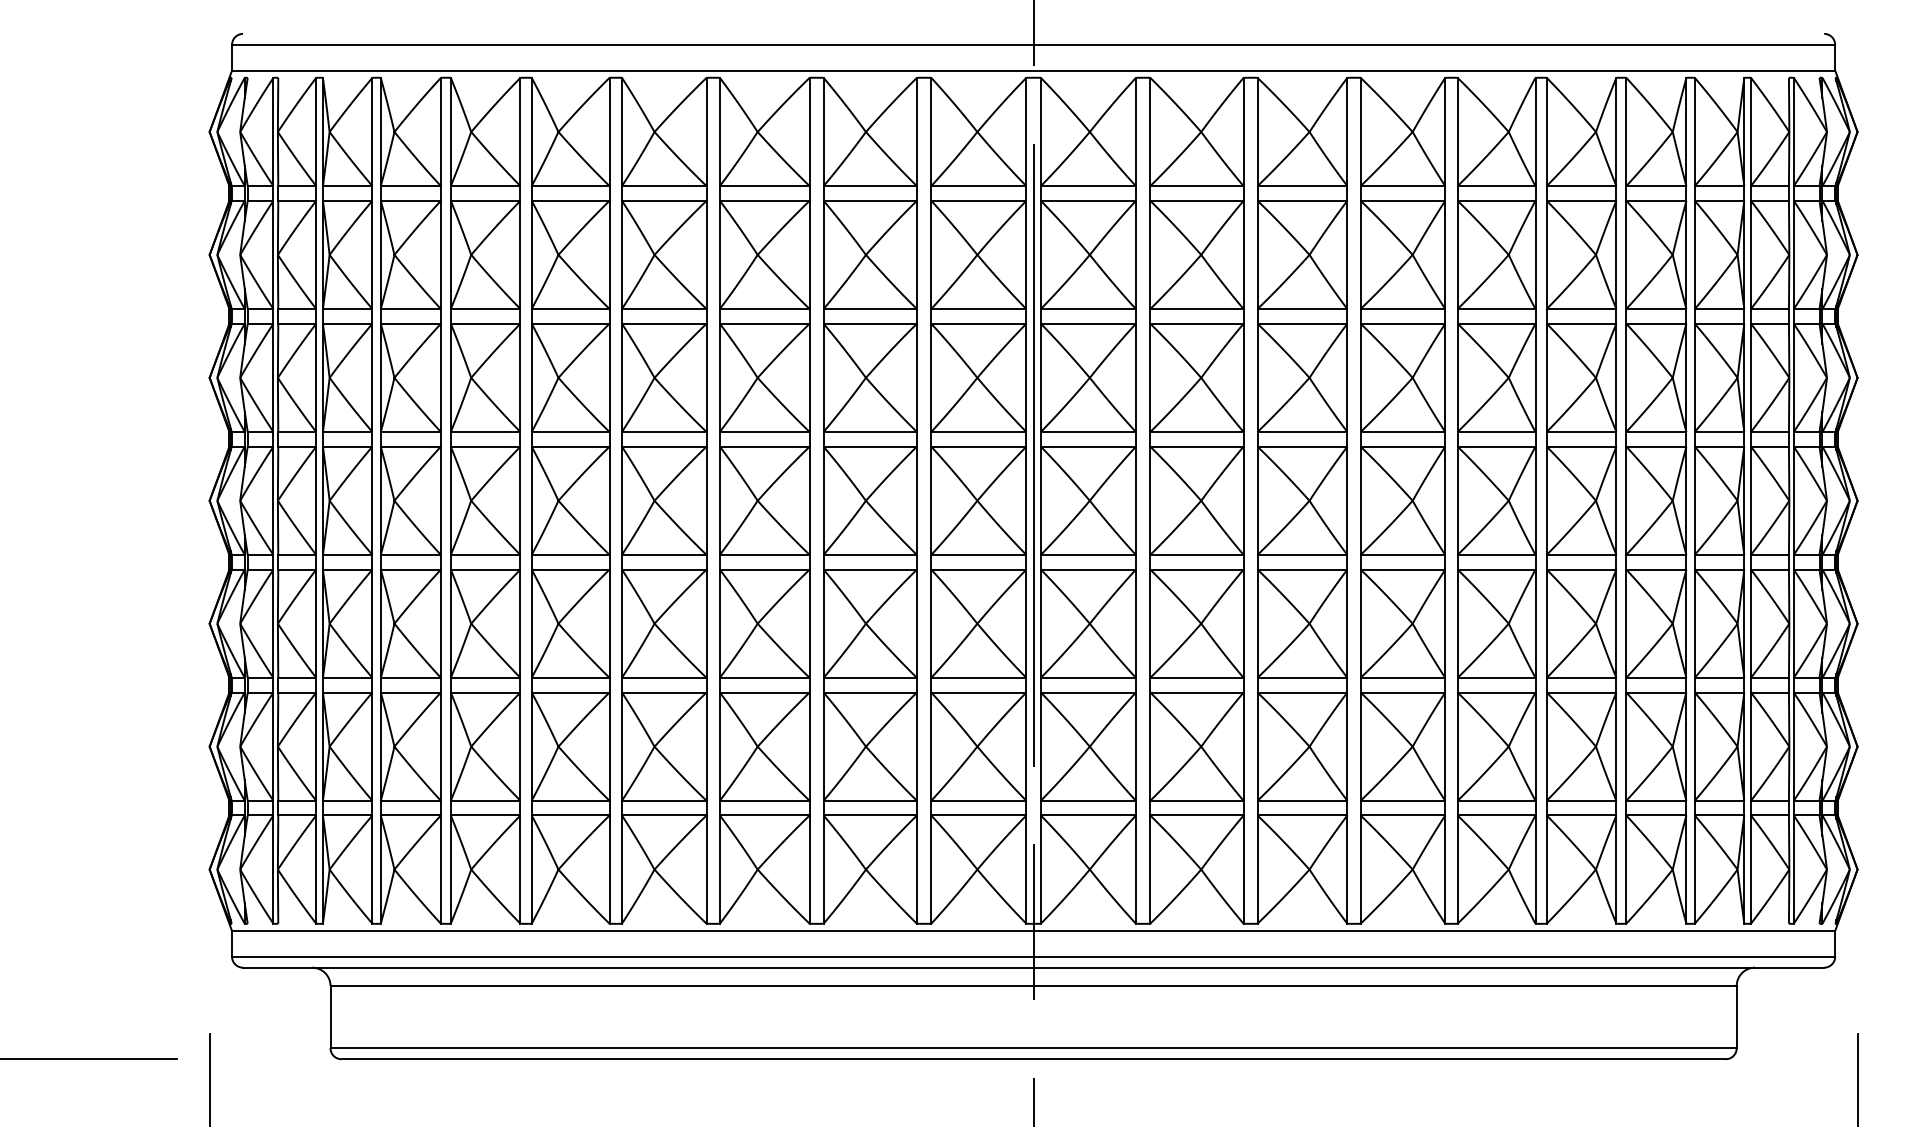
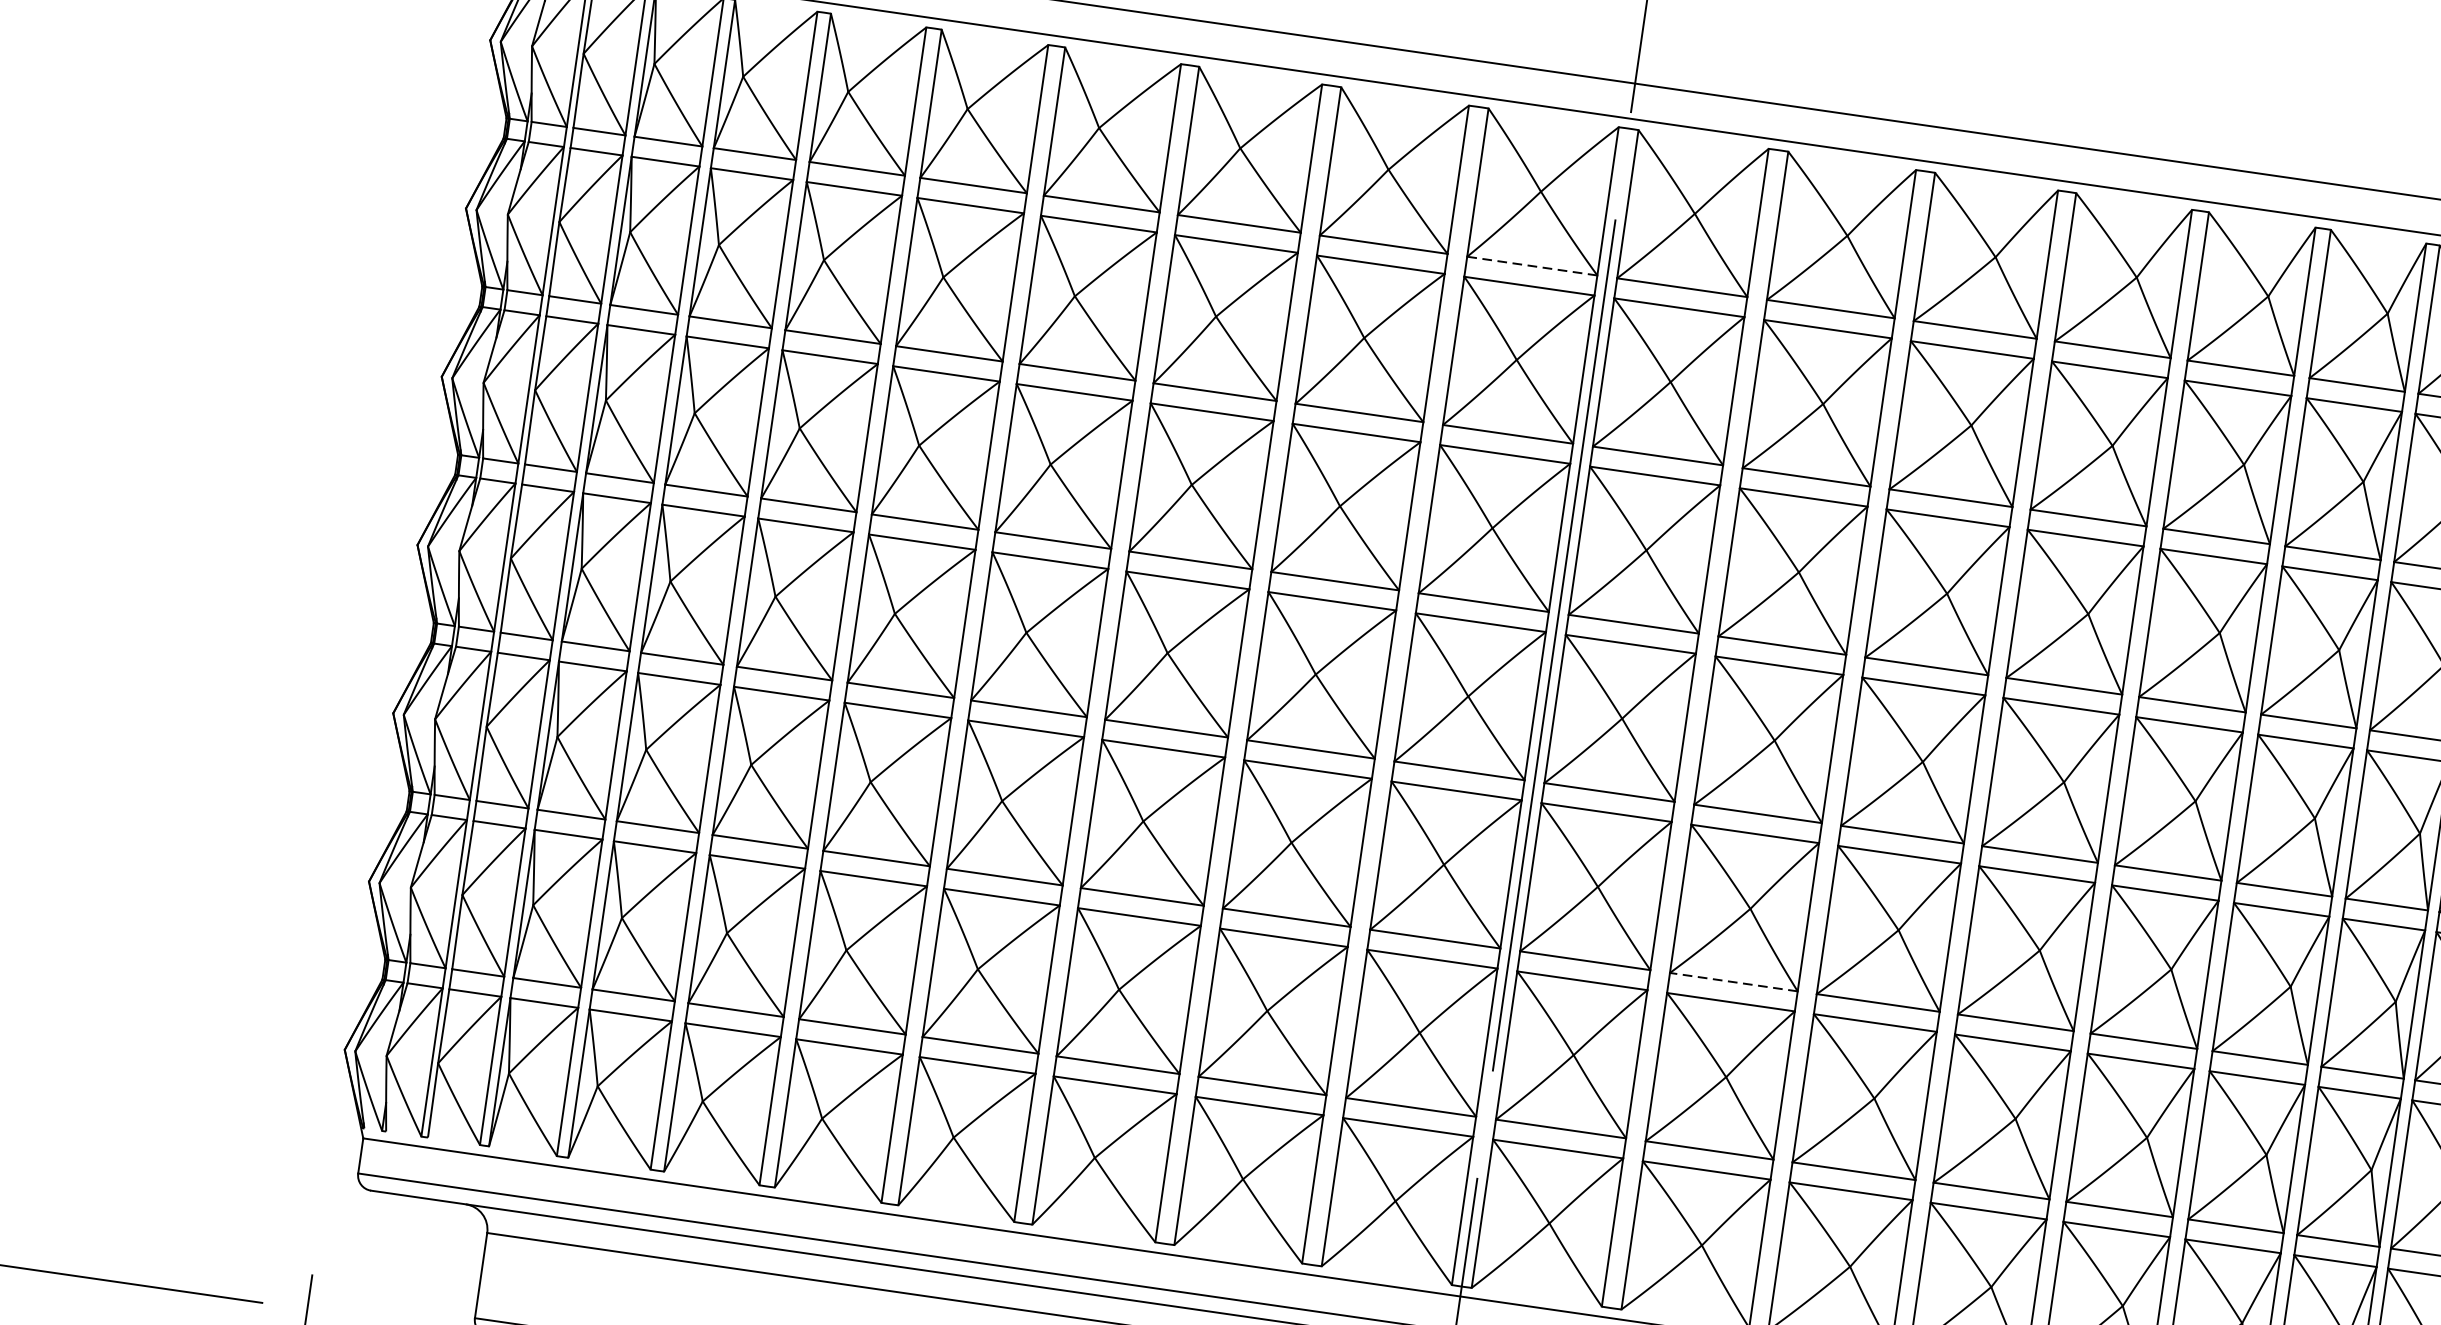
line: (978, 186) -> (1531, 266), solid -> dashed
line: (1196, 677) -> (1733, 981), solid -> dashed

